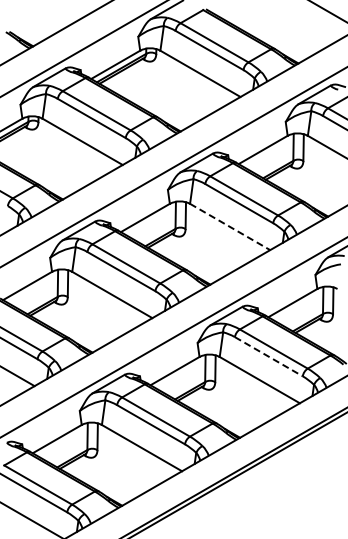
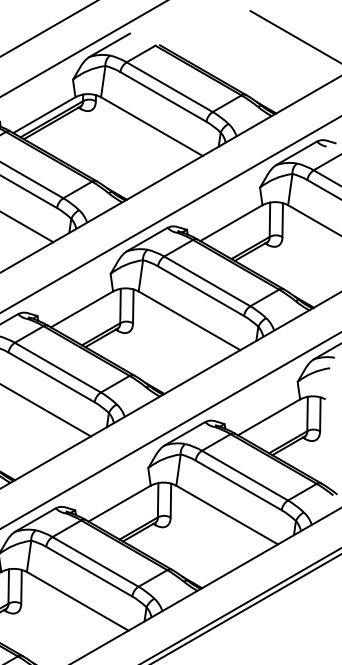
line: (230, 227) -> (189, 321), dashed -> solid
line: (269, 356) -> (239, 485), dashed -> solid

